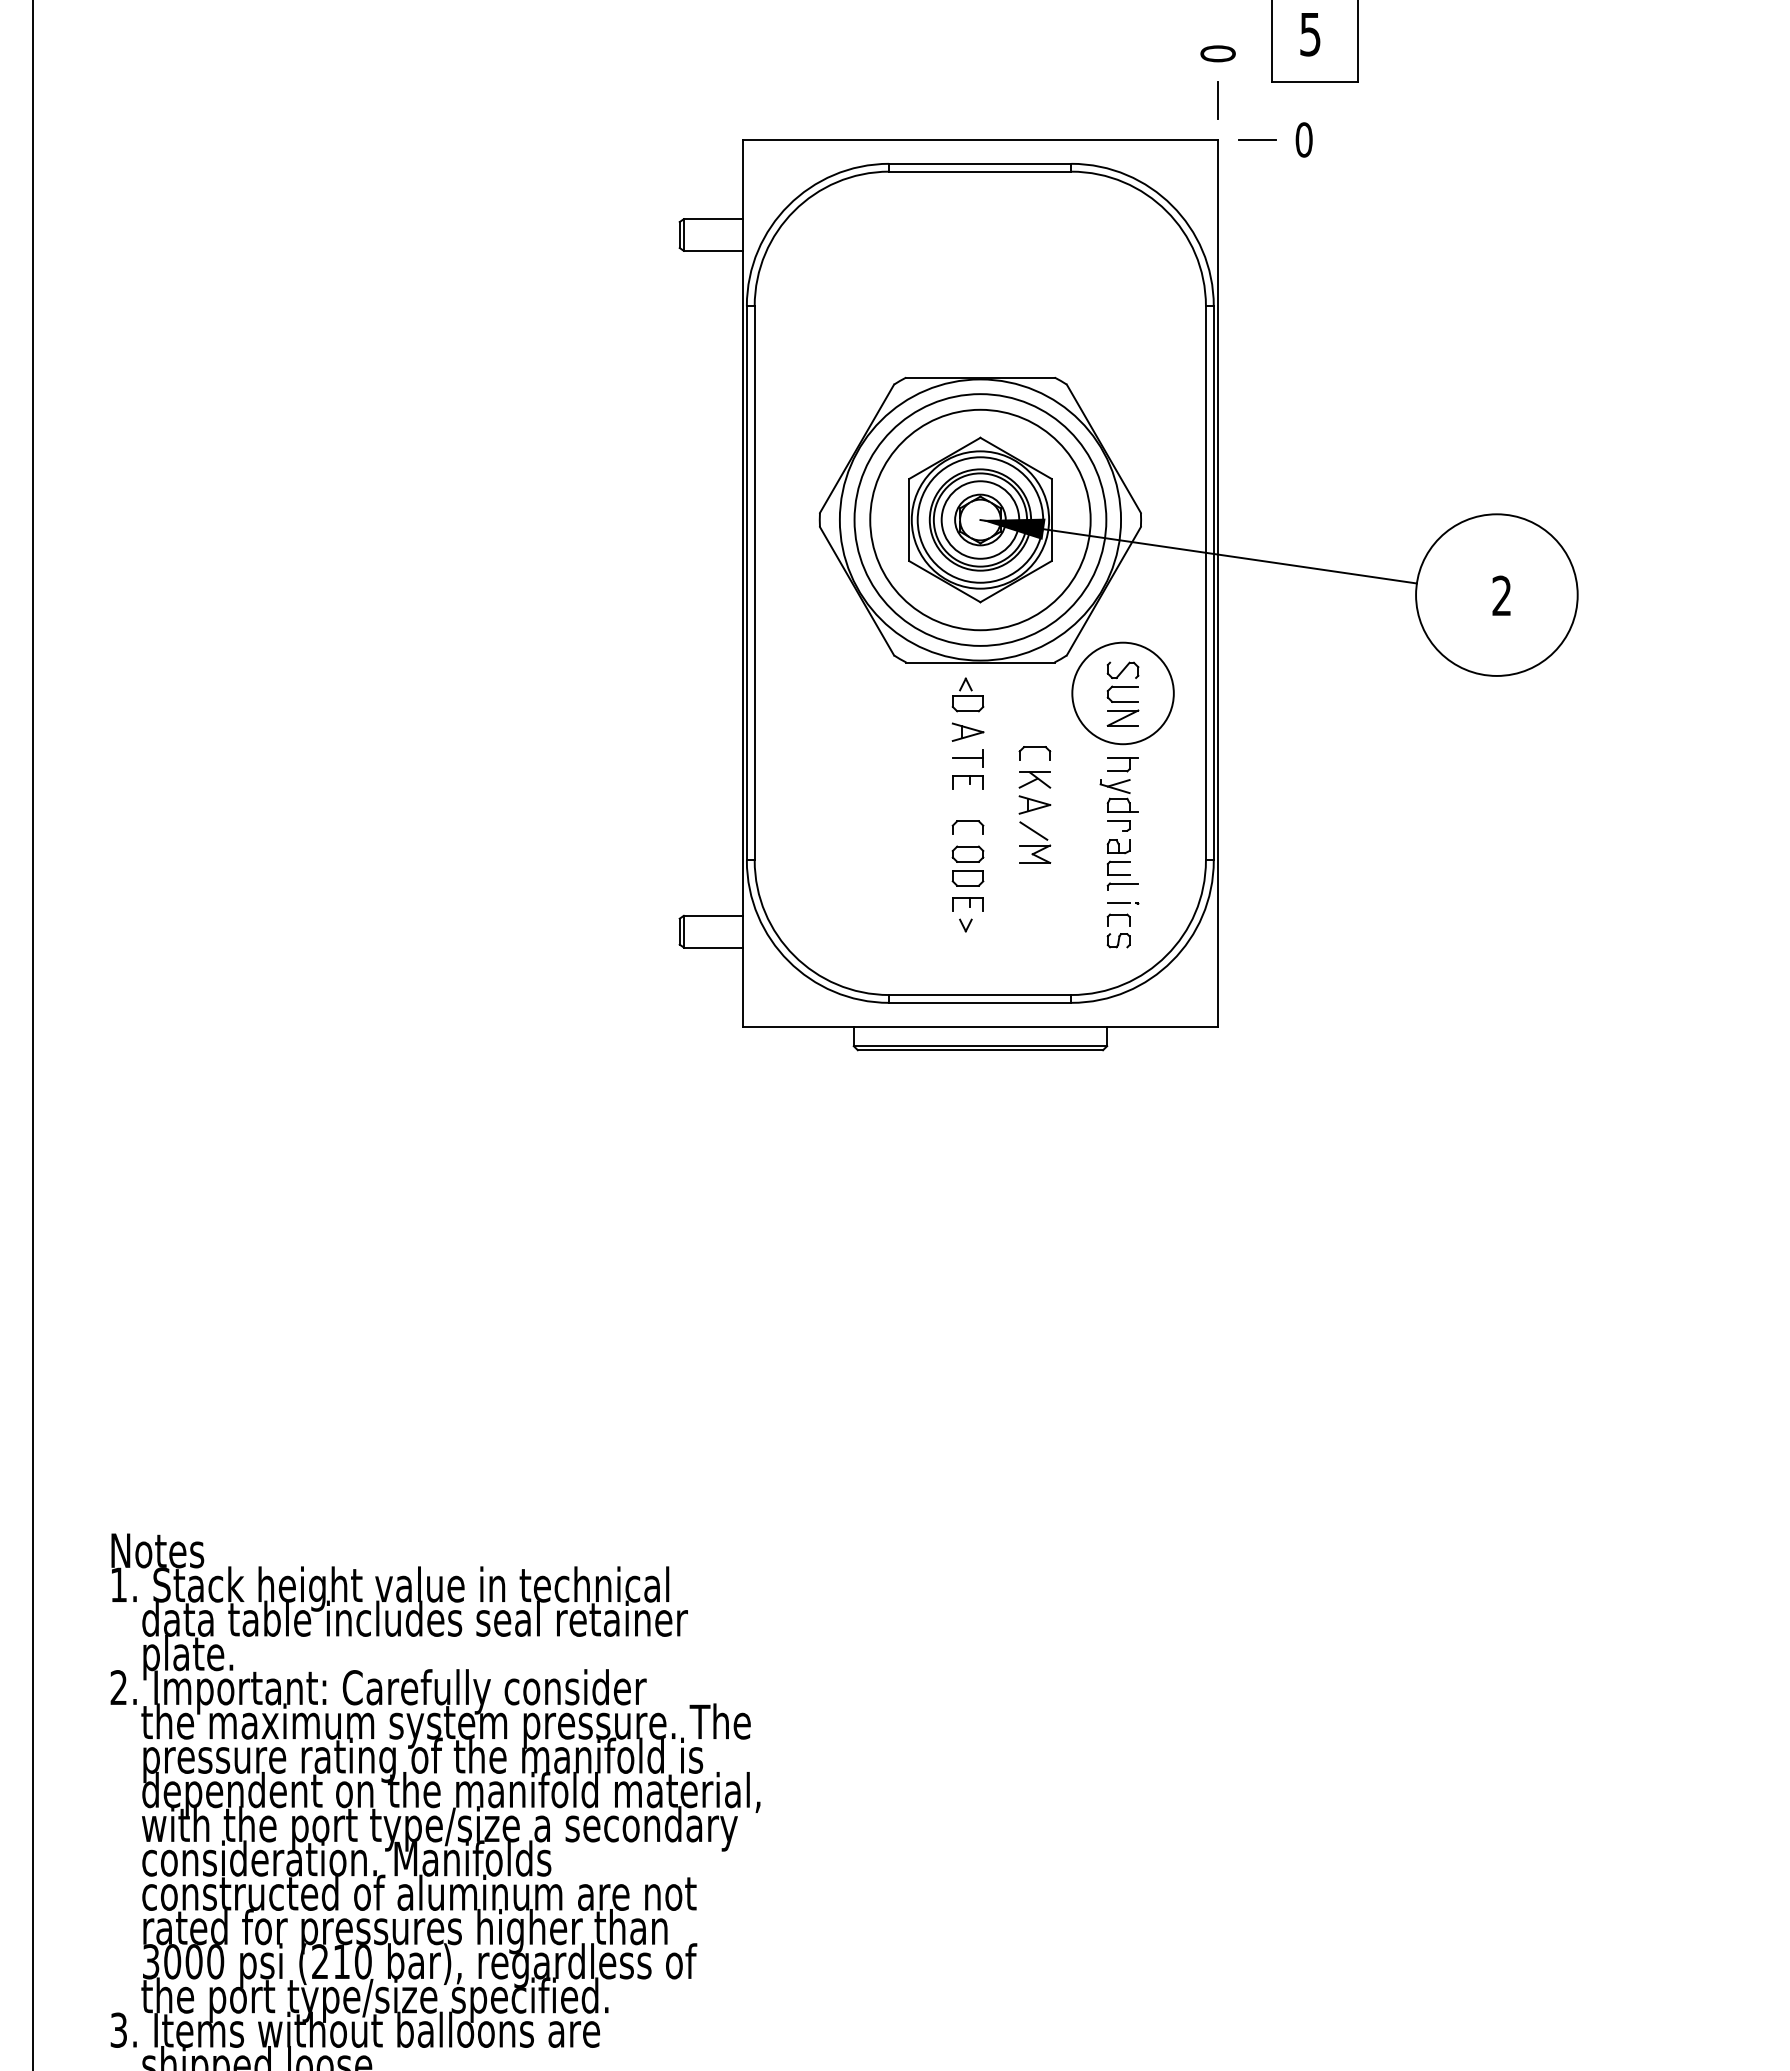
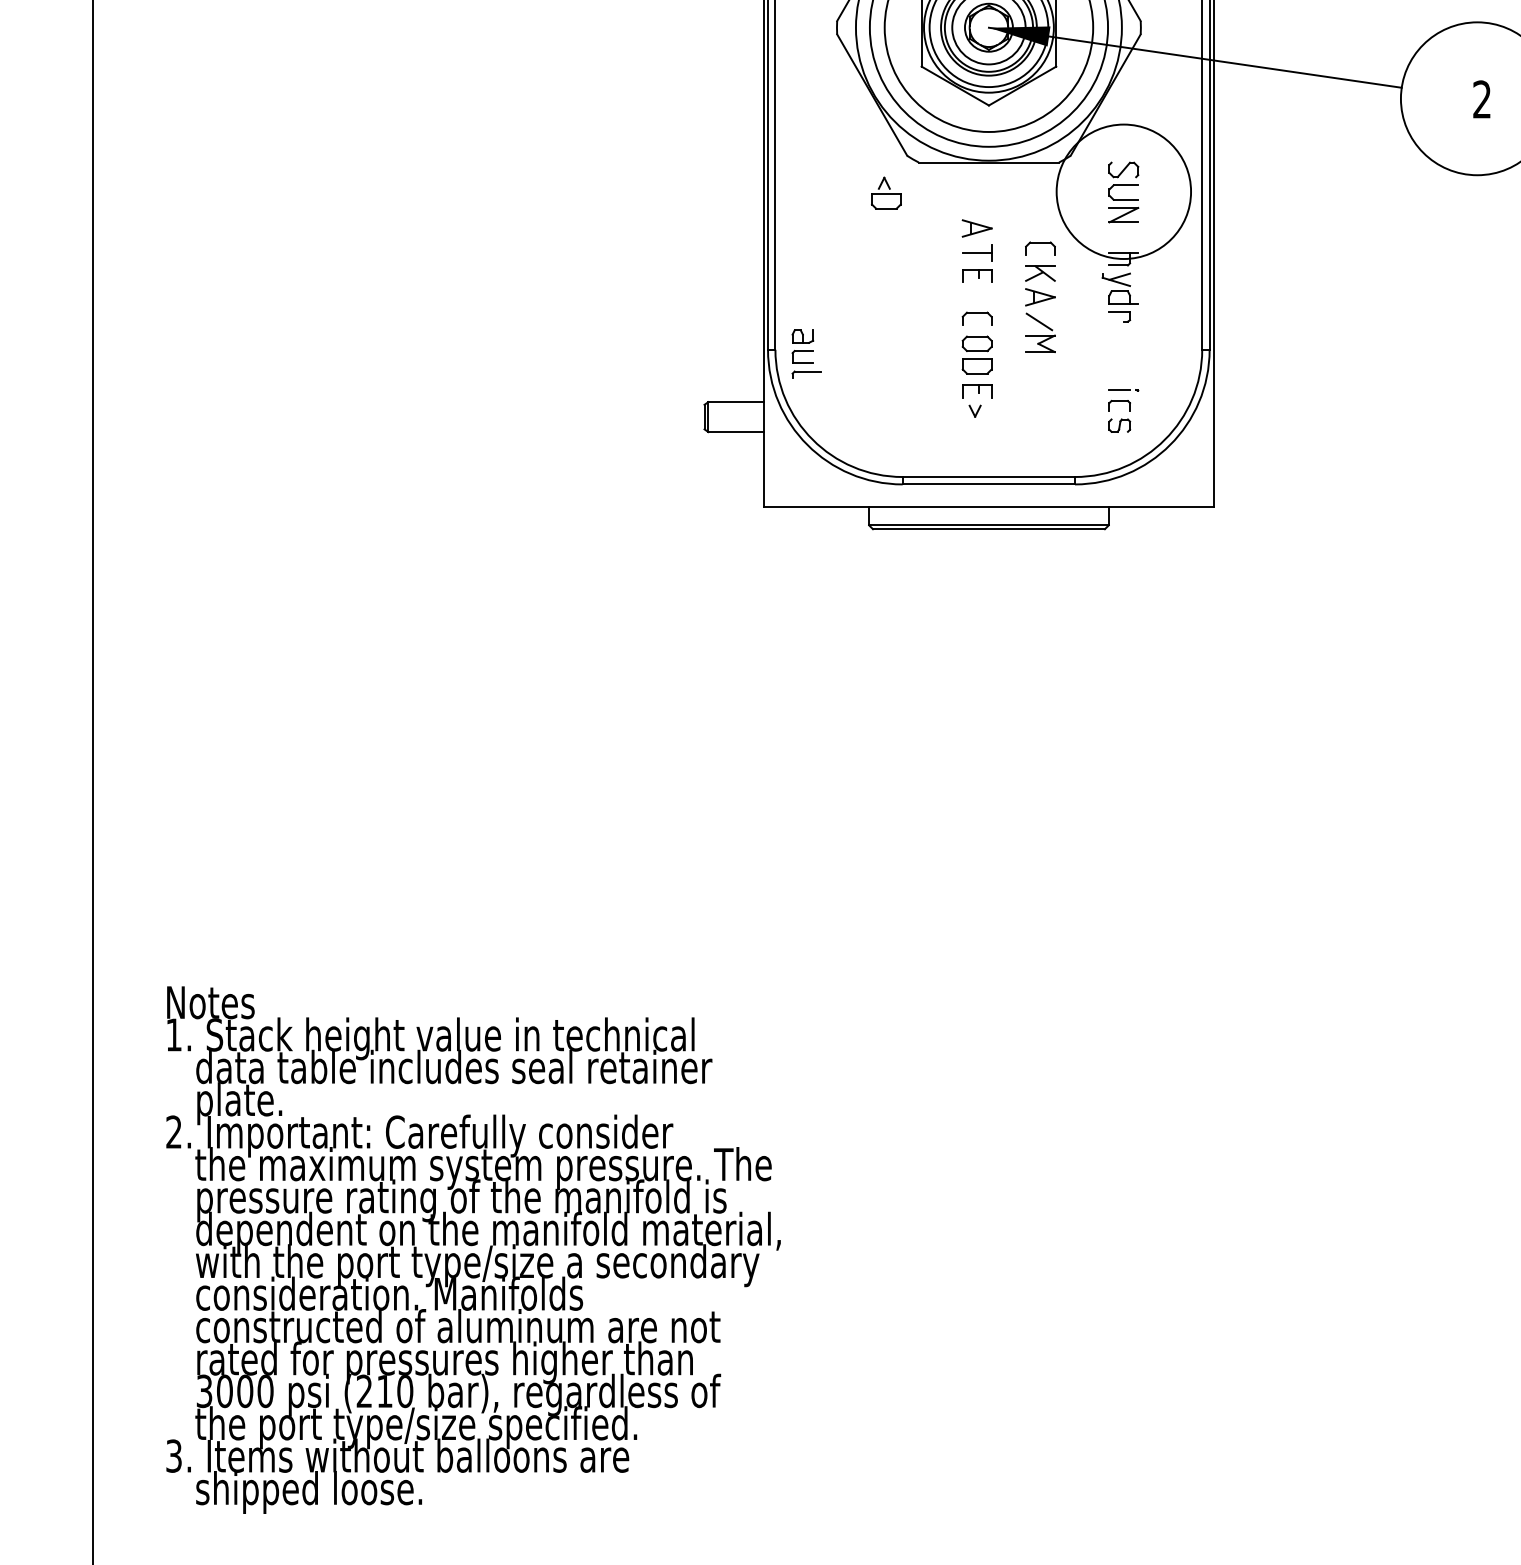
circle: (1122, 693) -> (1123, 191), size x1.4
part: (967, 694) -> (885, 192), moved
part: (1122, 864) -> (806, 353), moved

